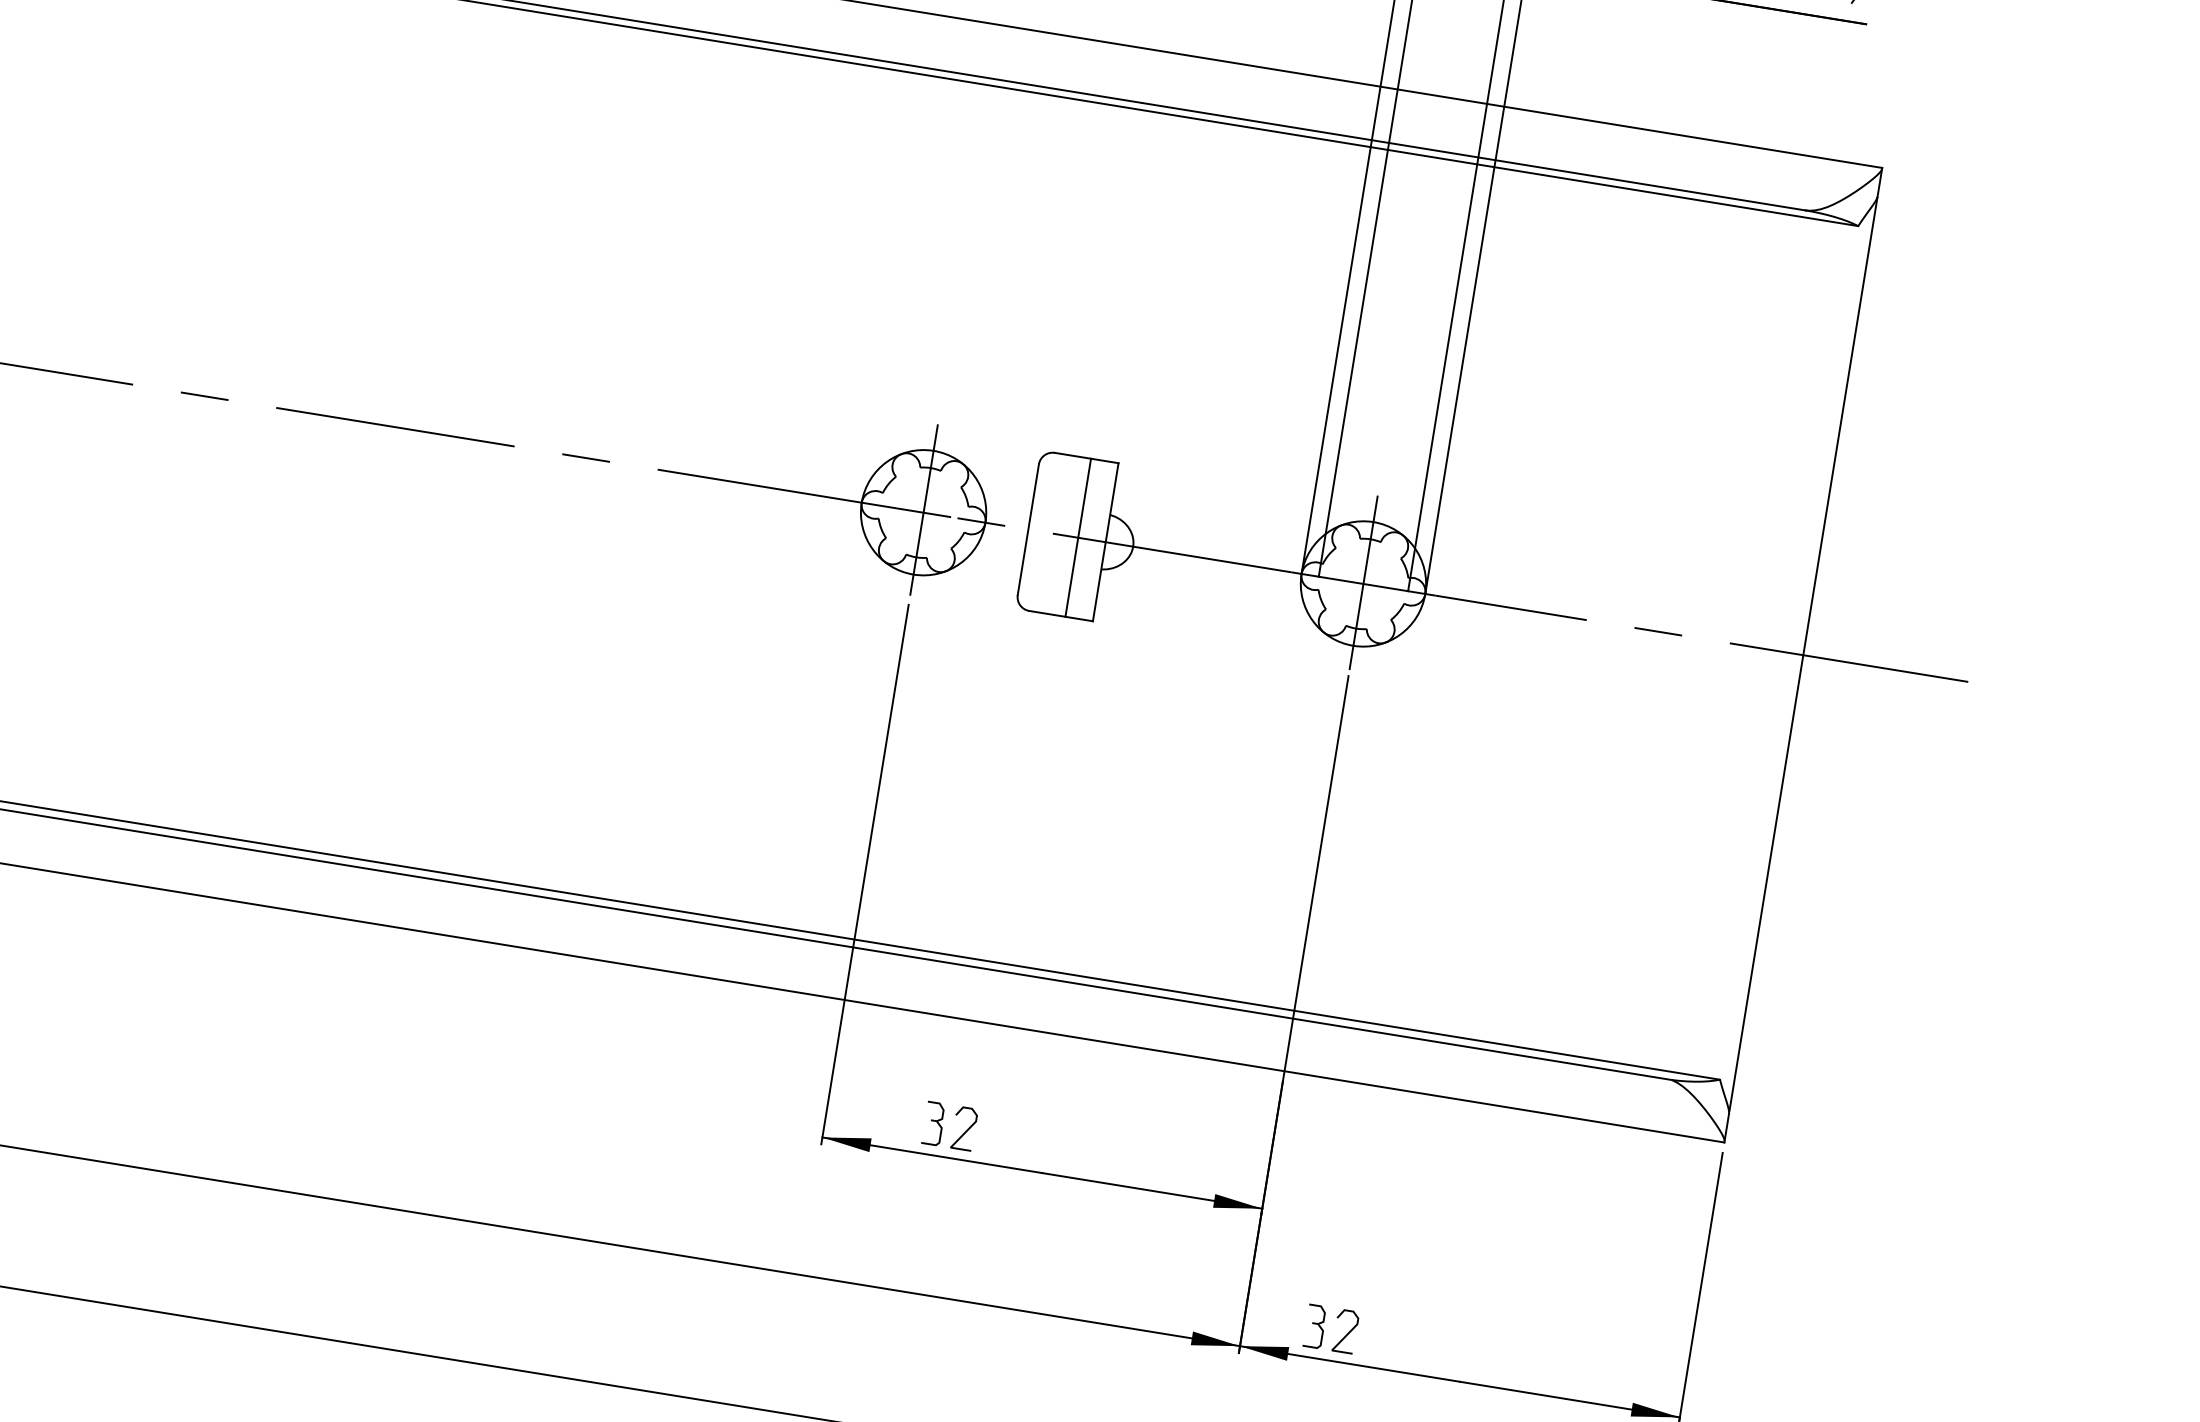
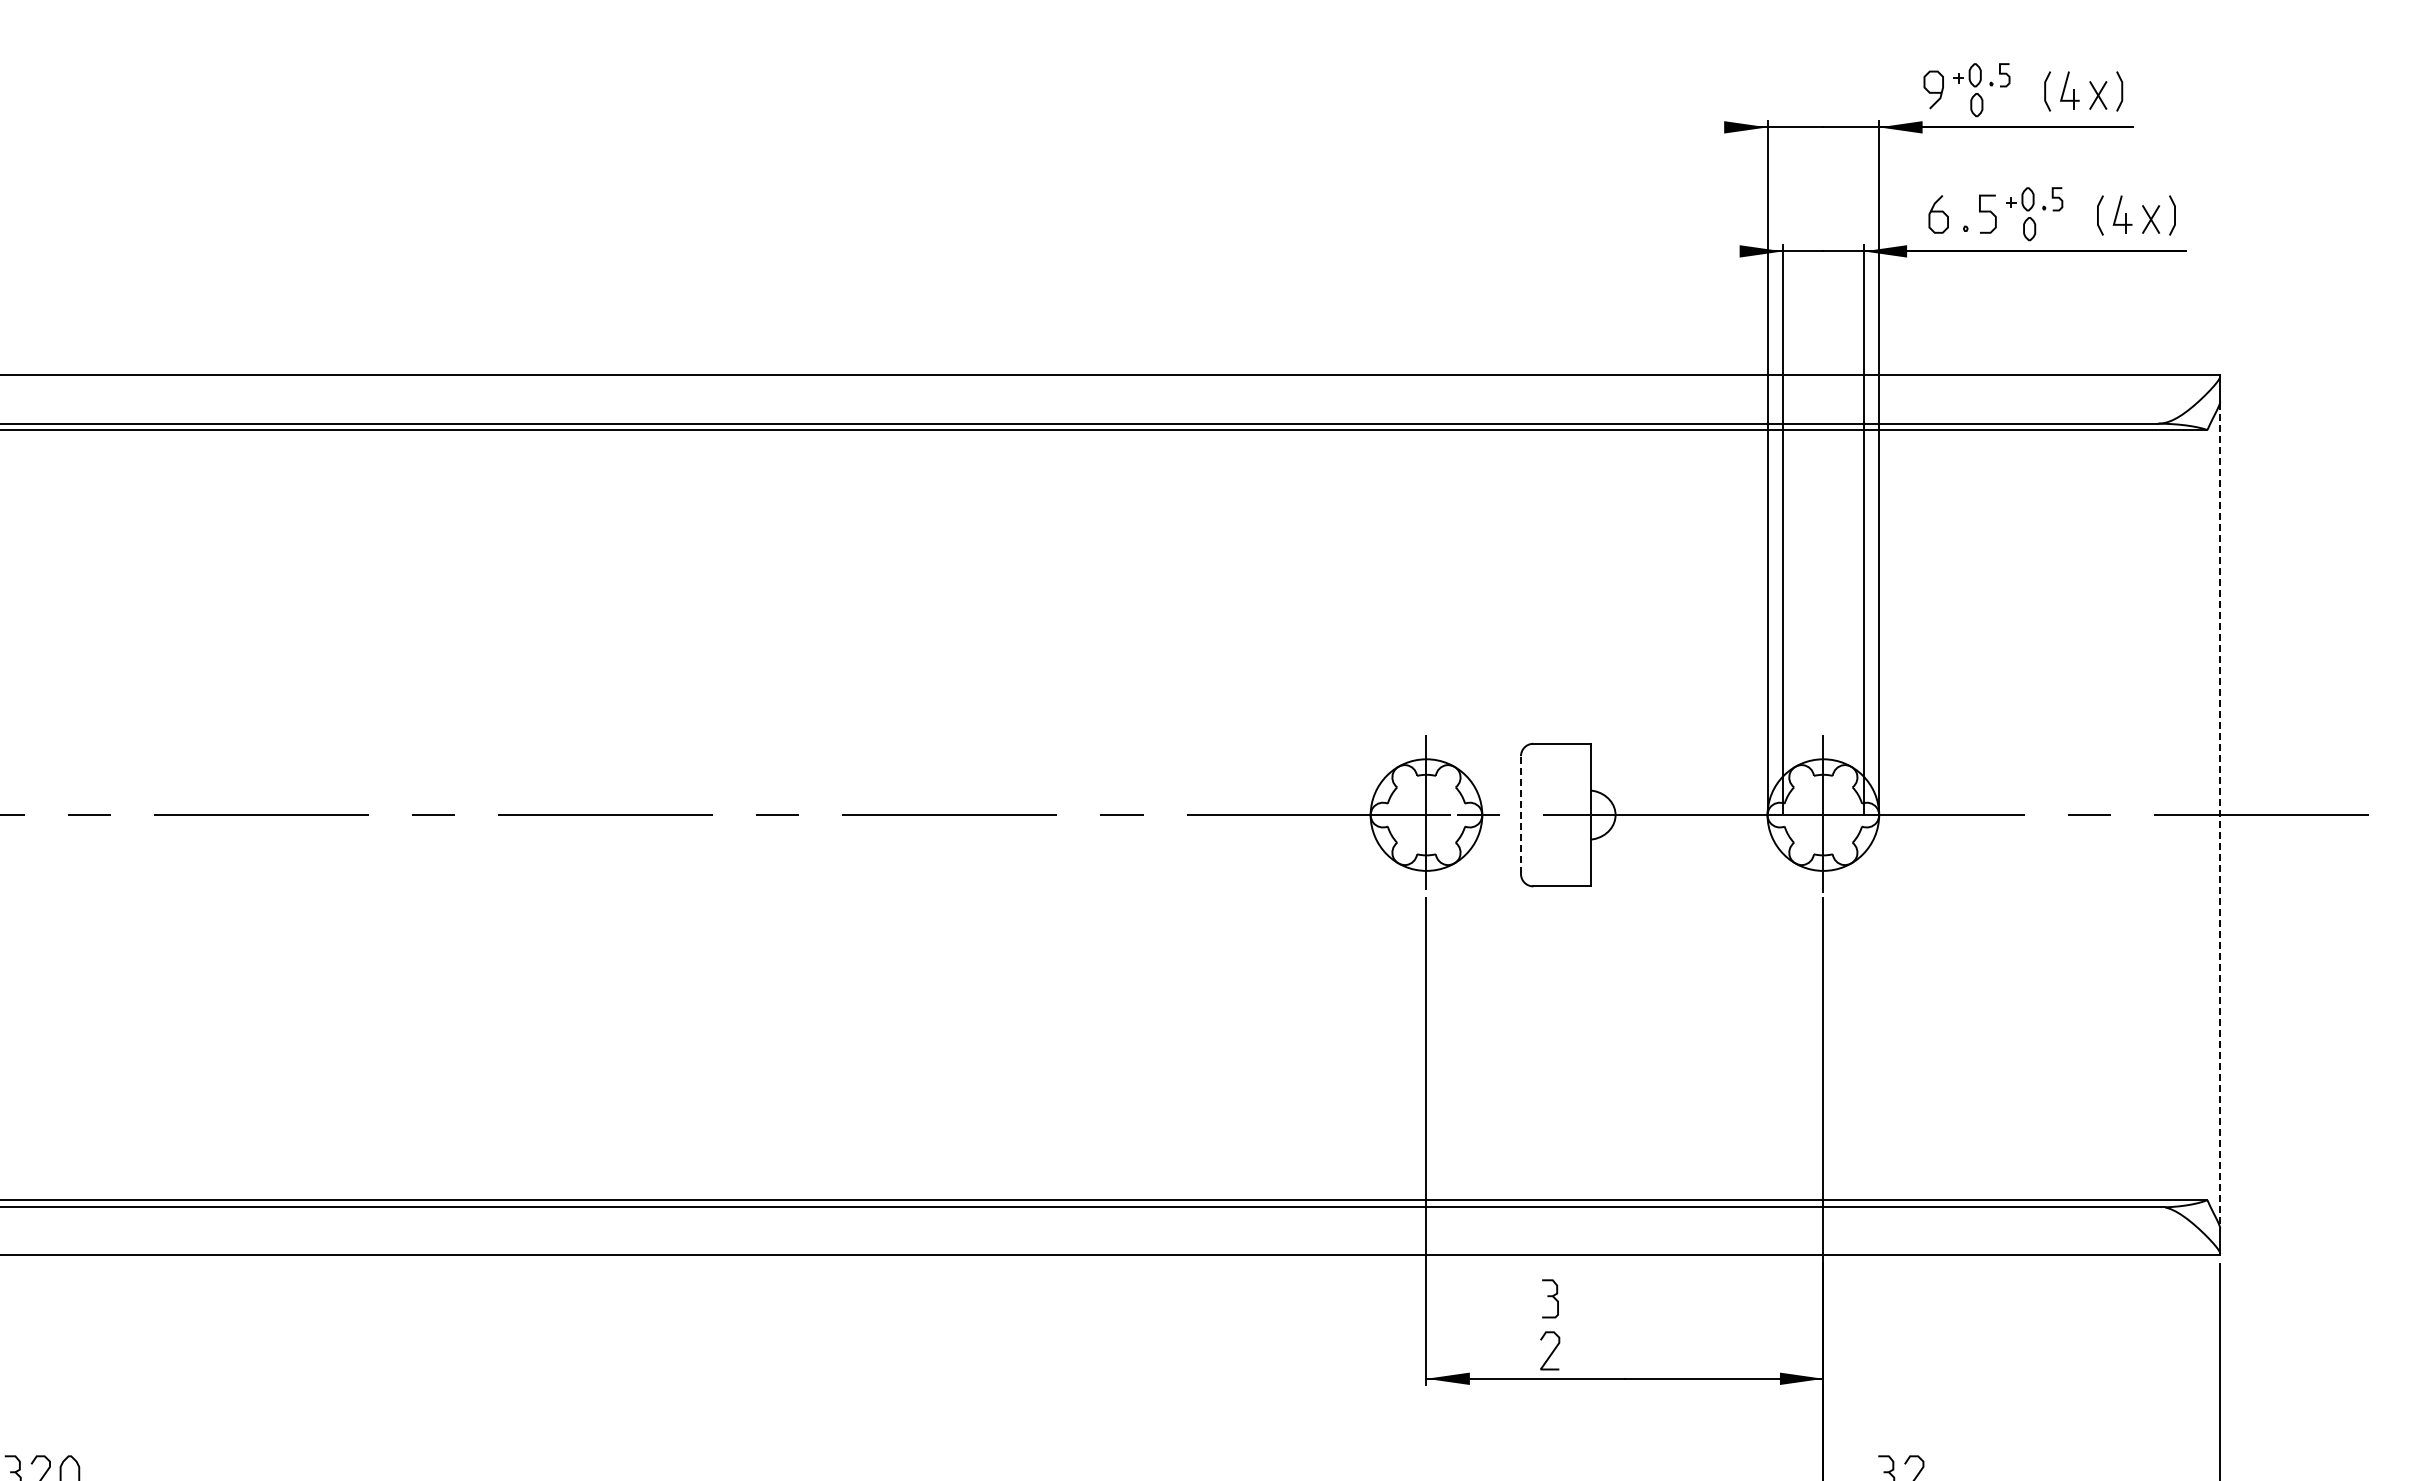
line: (1027, 530) -> (1520, 815), solid -> dashed
line: (1078, 537) -> (1566, 814), removed
line: (1803, 654) -> (2220, 814), solid -> dashed
part: (933, 1123) -> (1550, 1298), moved

